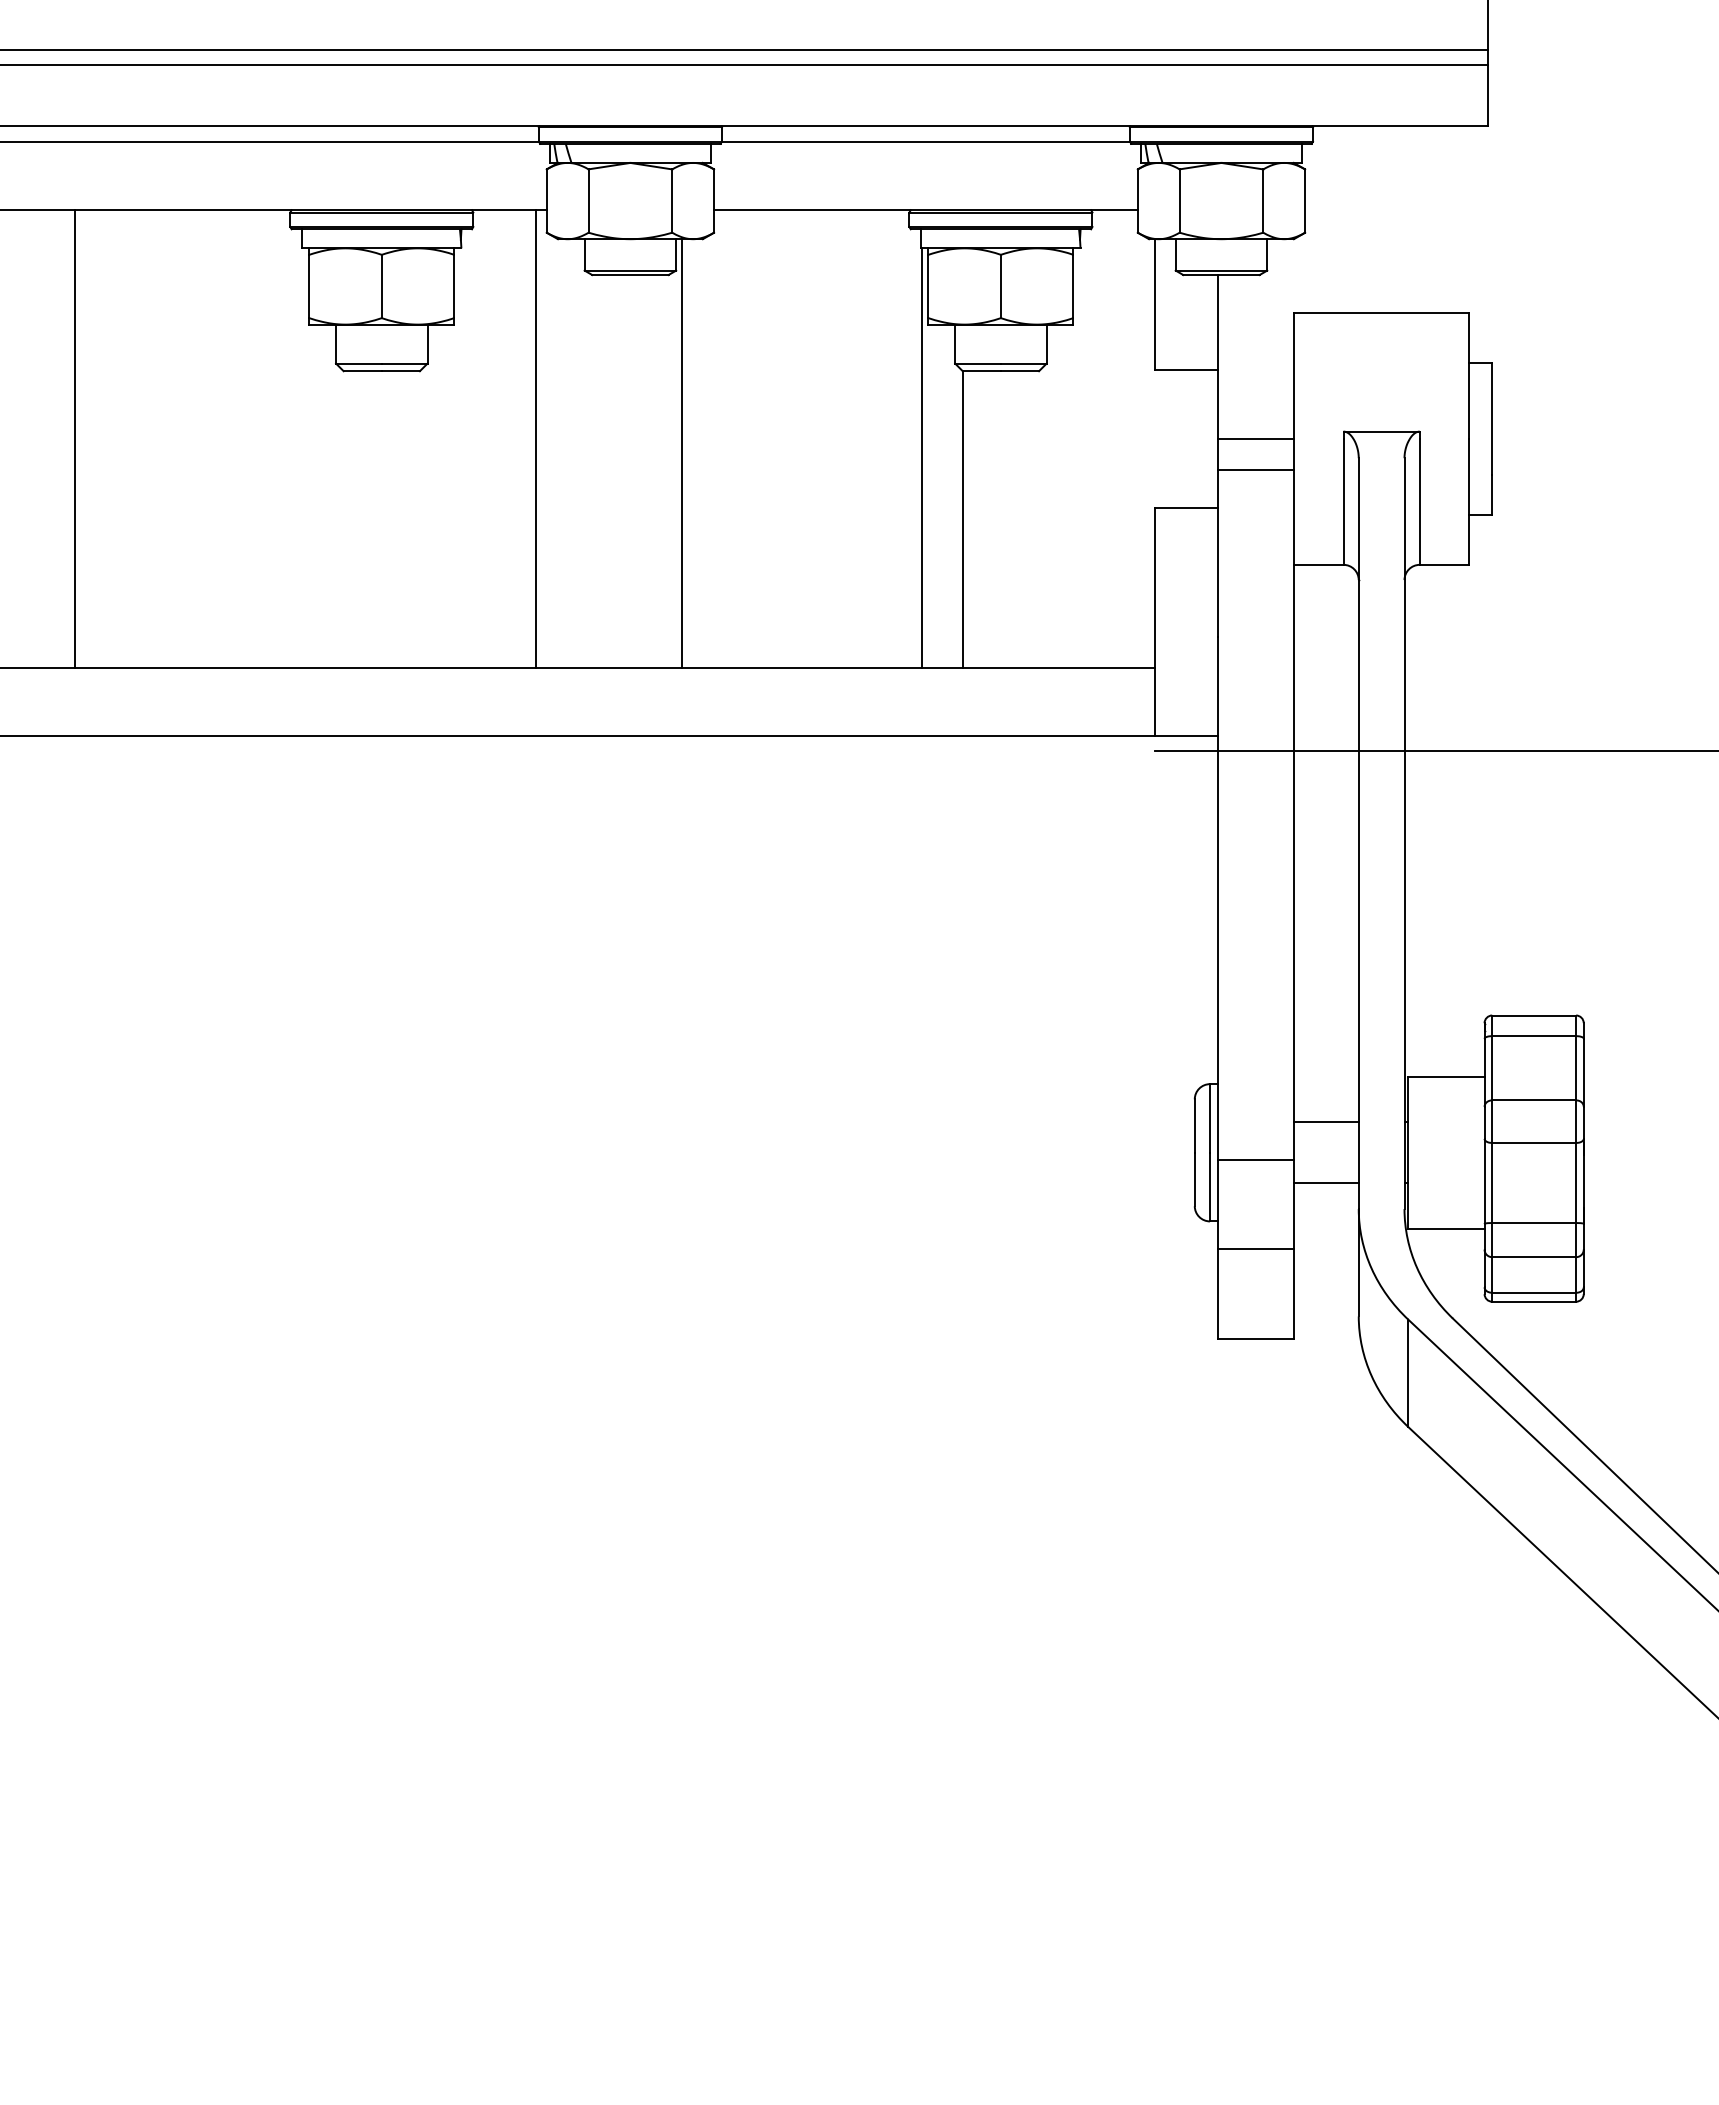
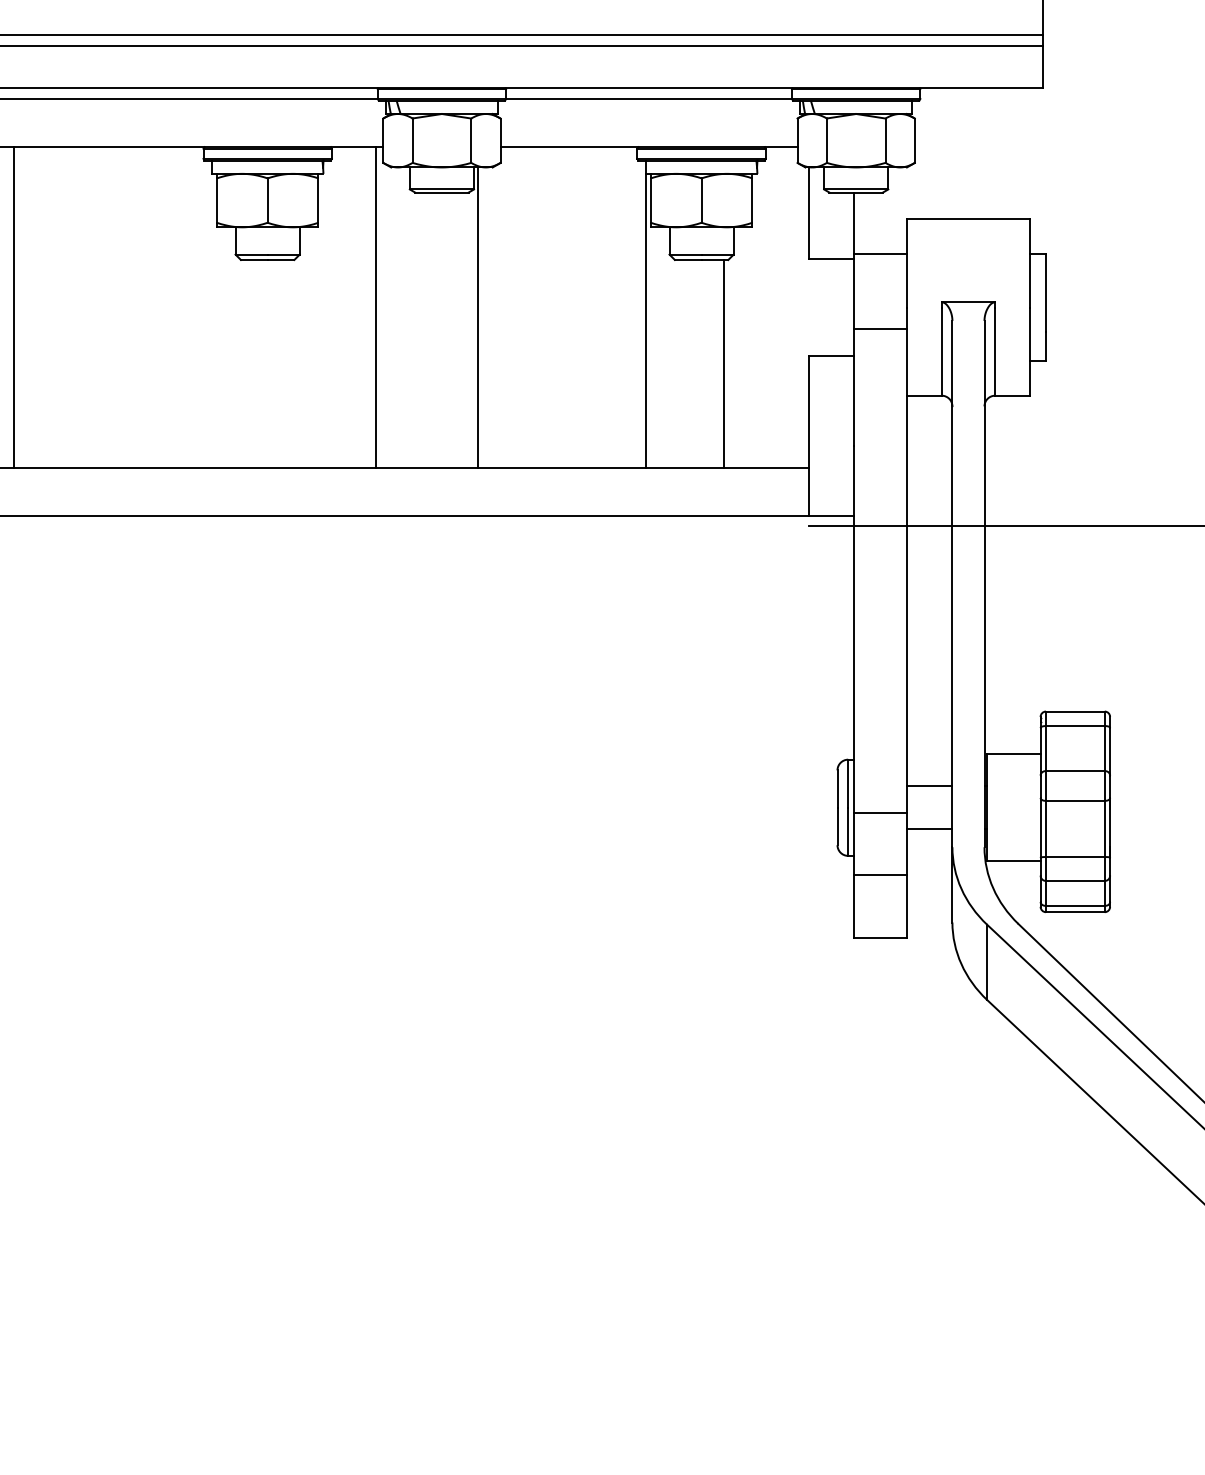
line: (75, 438) -> (14, 307), moved
line: (1255, 438) -> (880, 253), moved
line: (963, 519) -> (724, 363), moved

